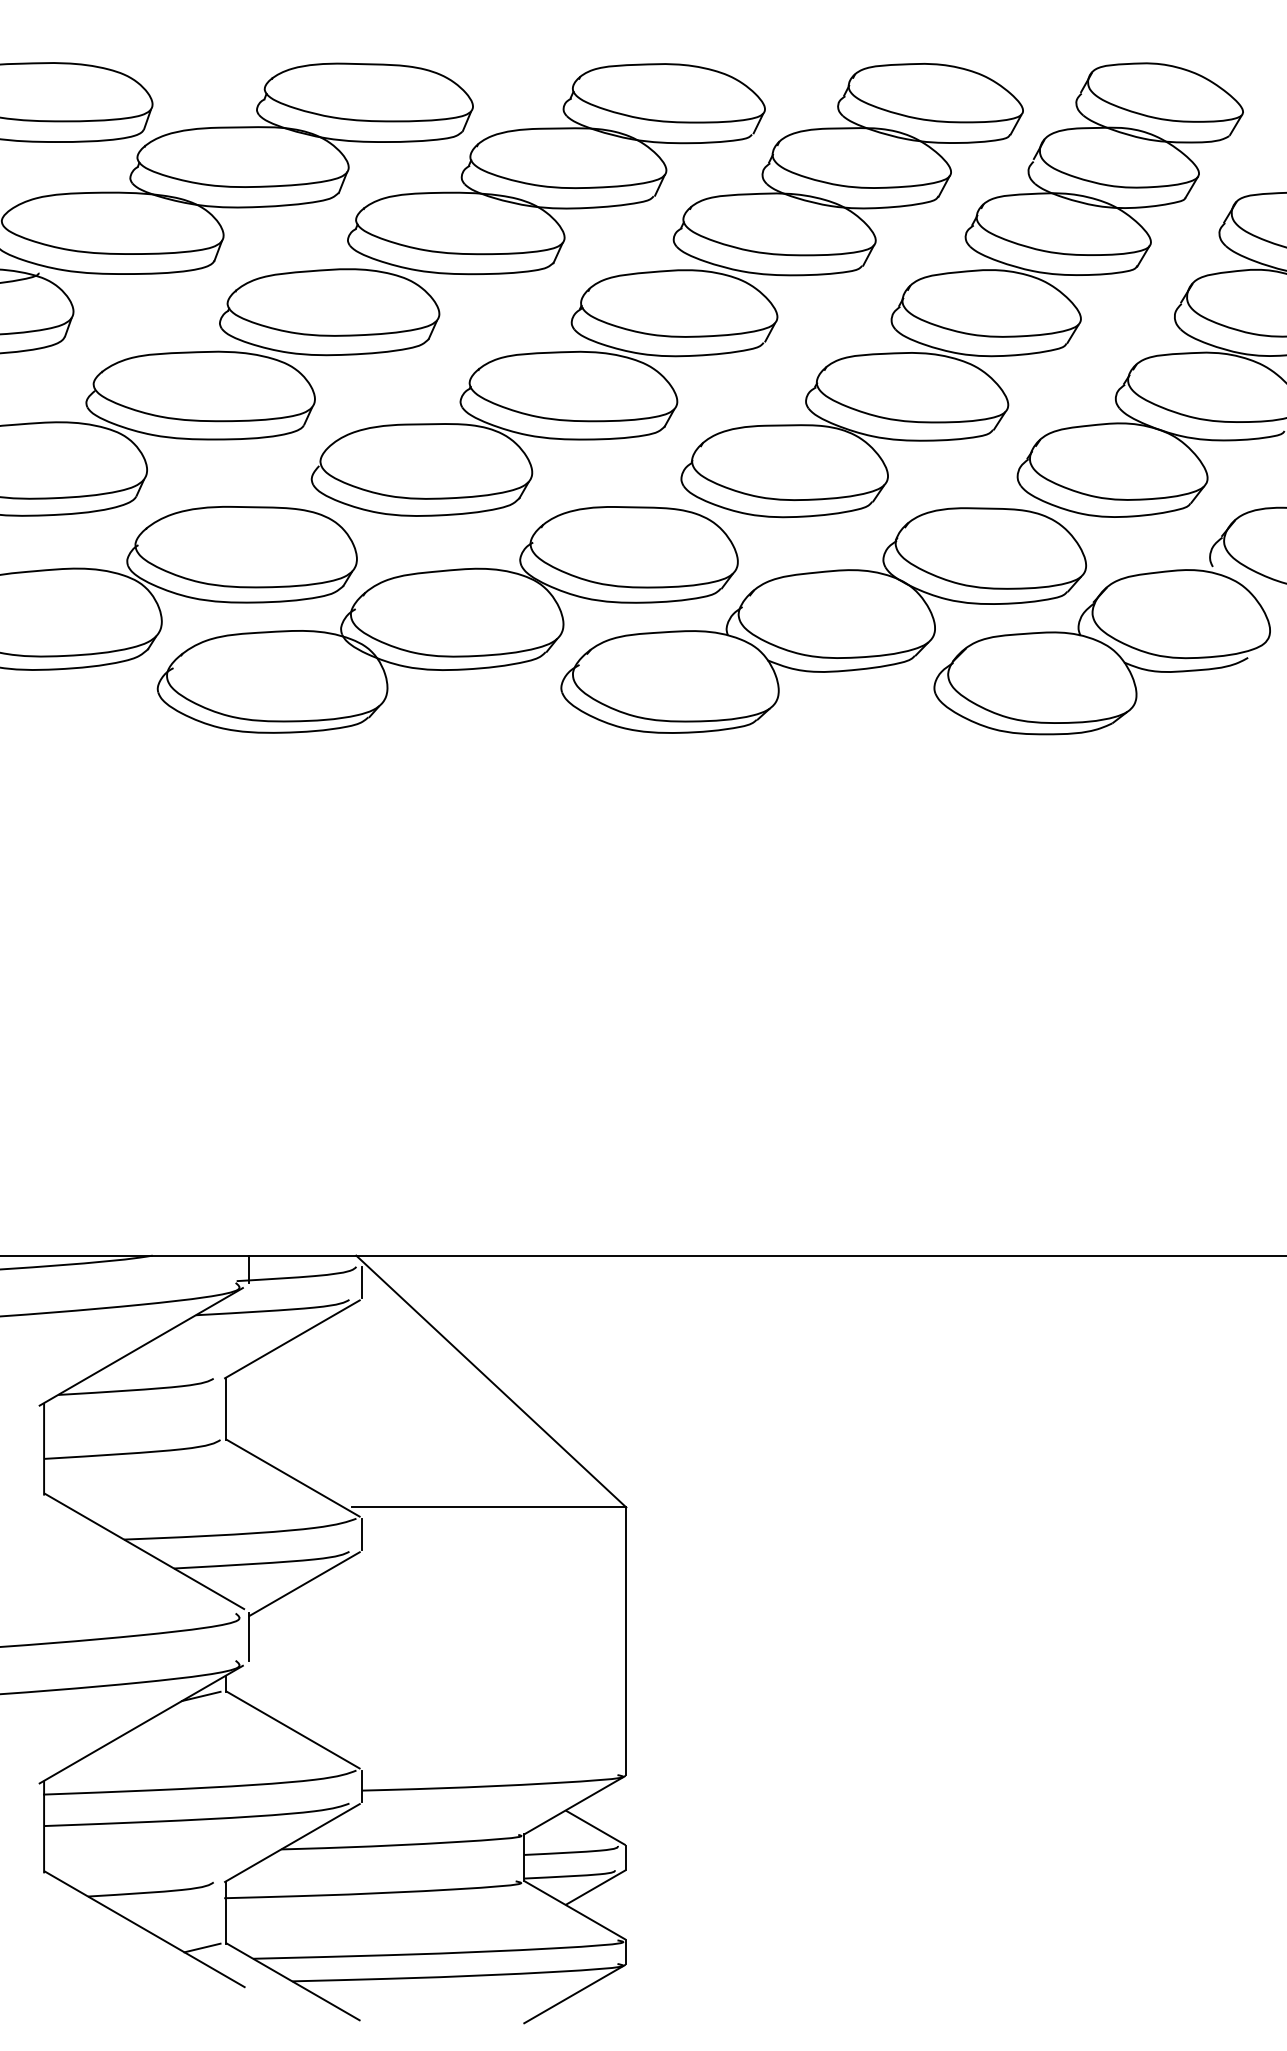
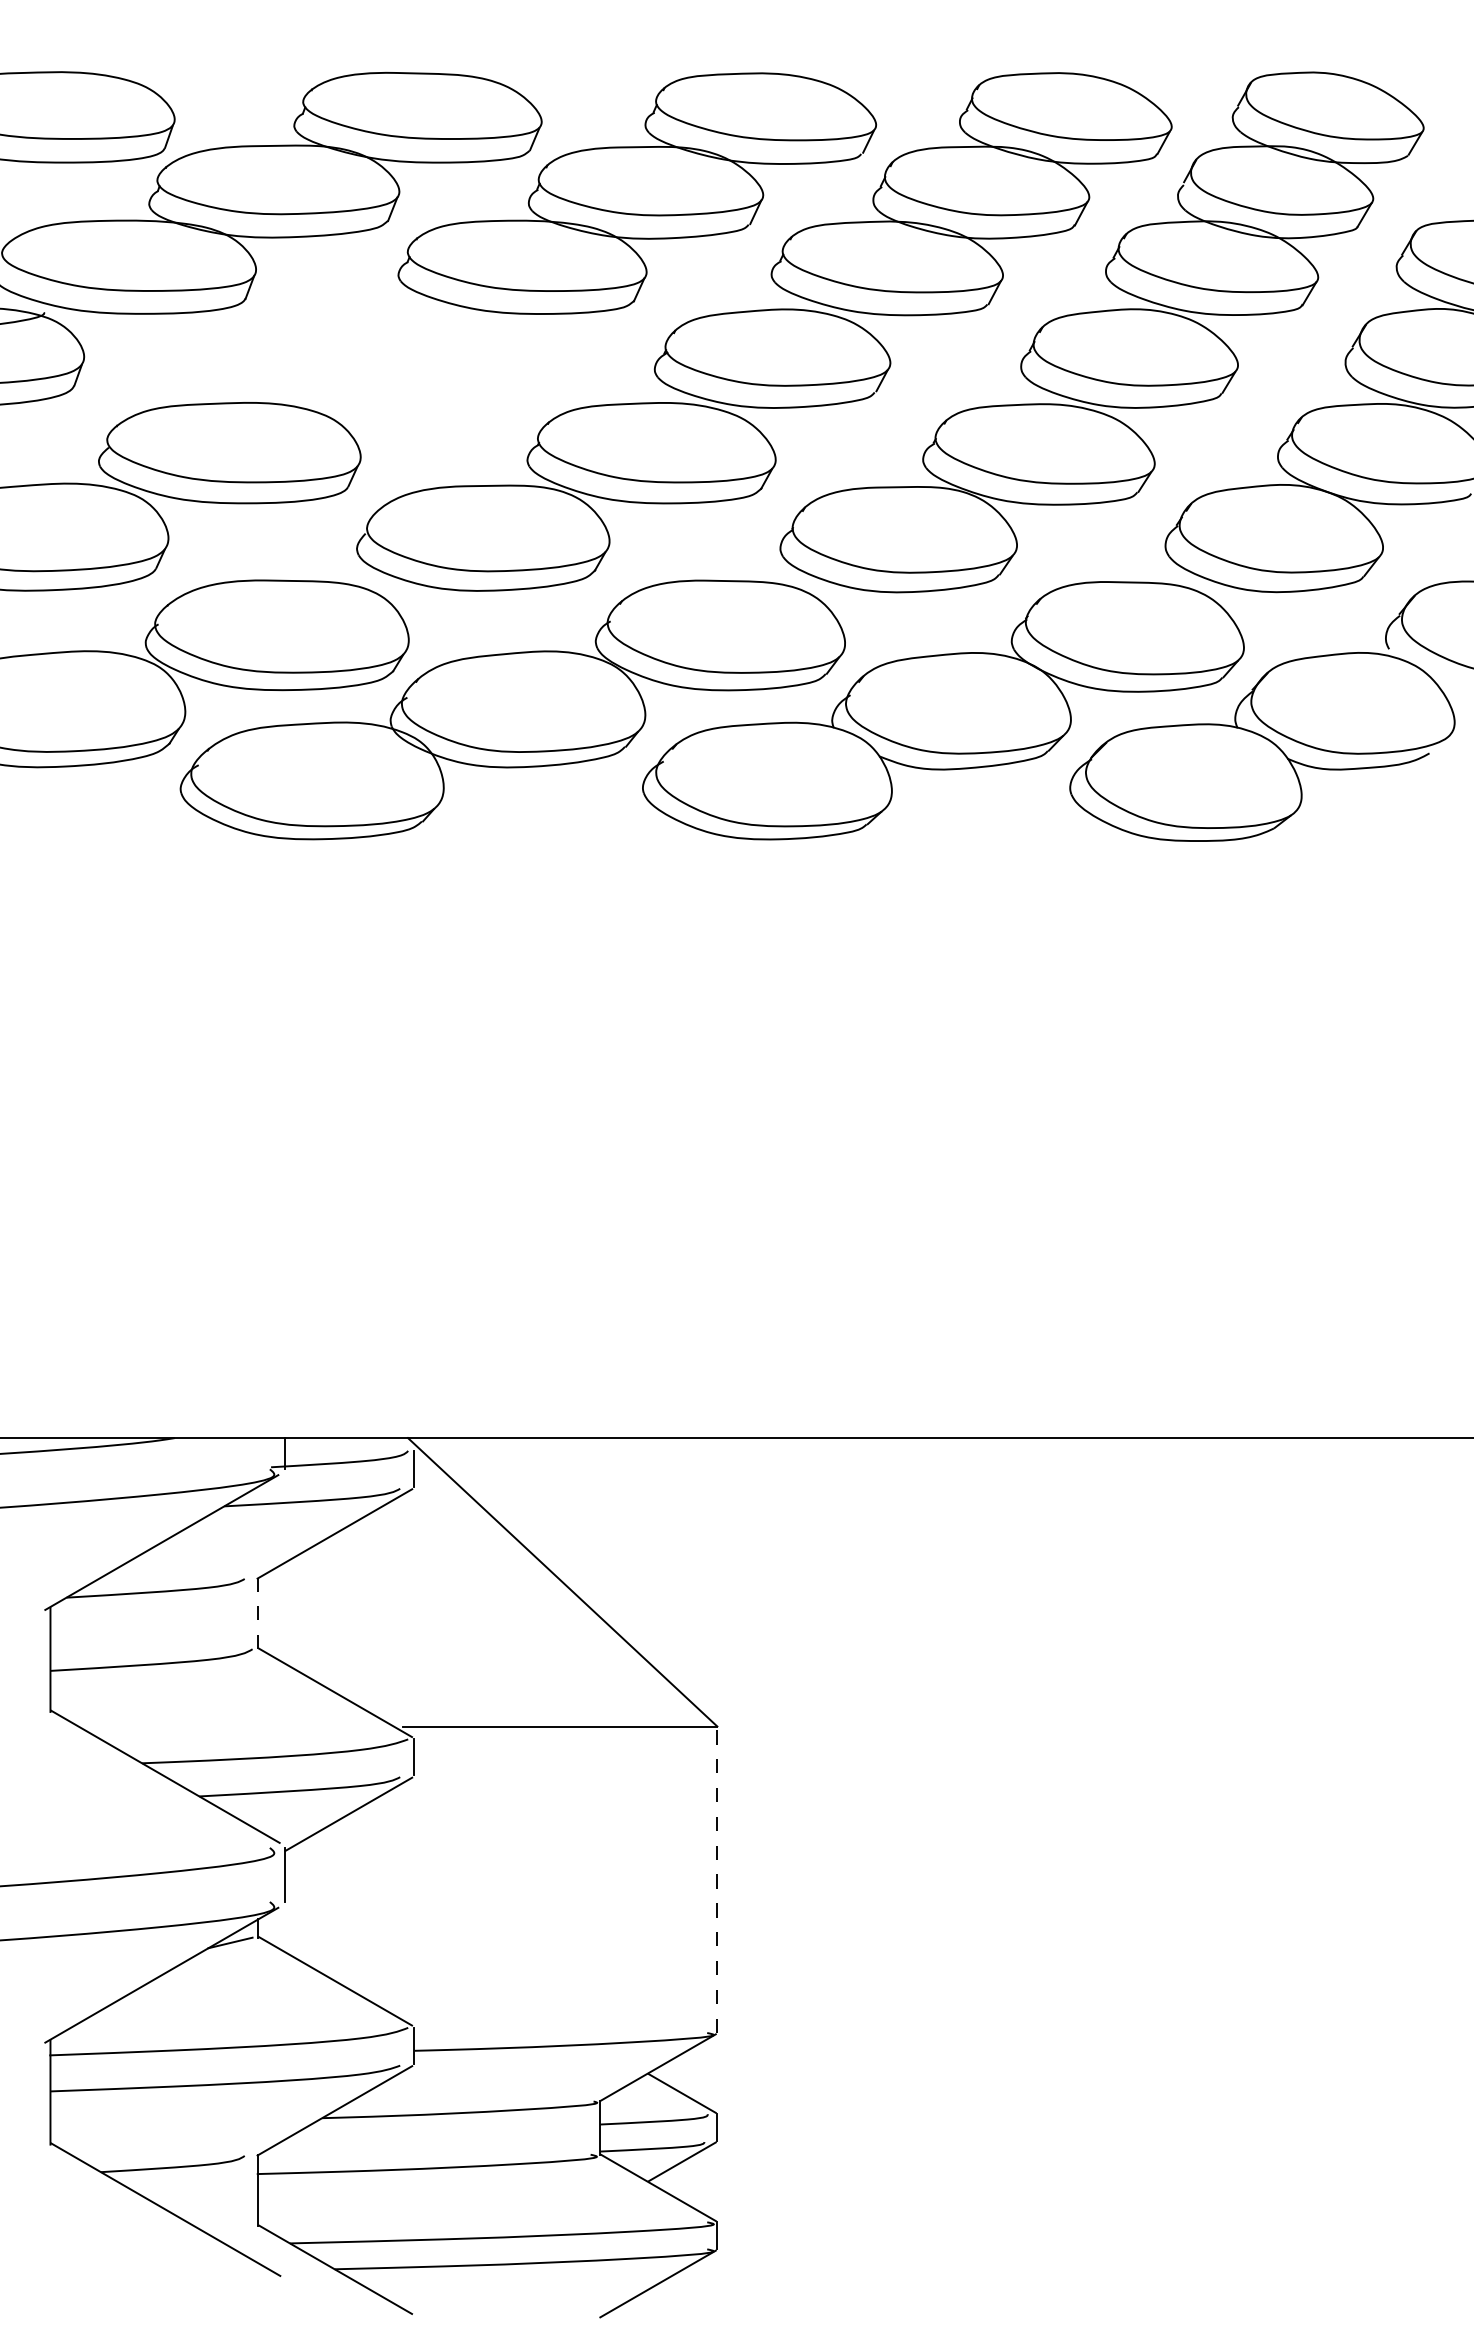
part: (329, 312) -> (377, 357), removed
line: (225, 1408) -> (258, 1613), solid -> dashed
line: (626, 1641) -> (717, 1879), solid -> dashed
line: (202, 1948) -> (231, 2231), removed

